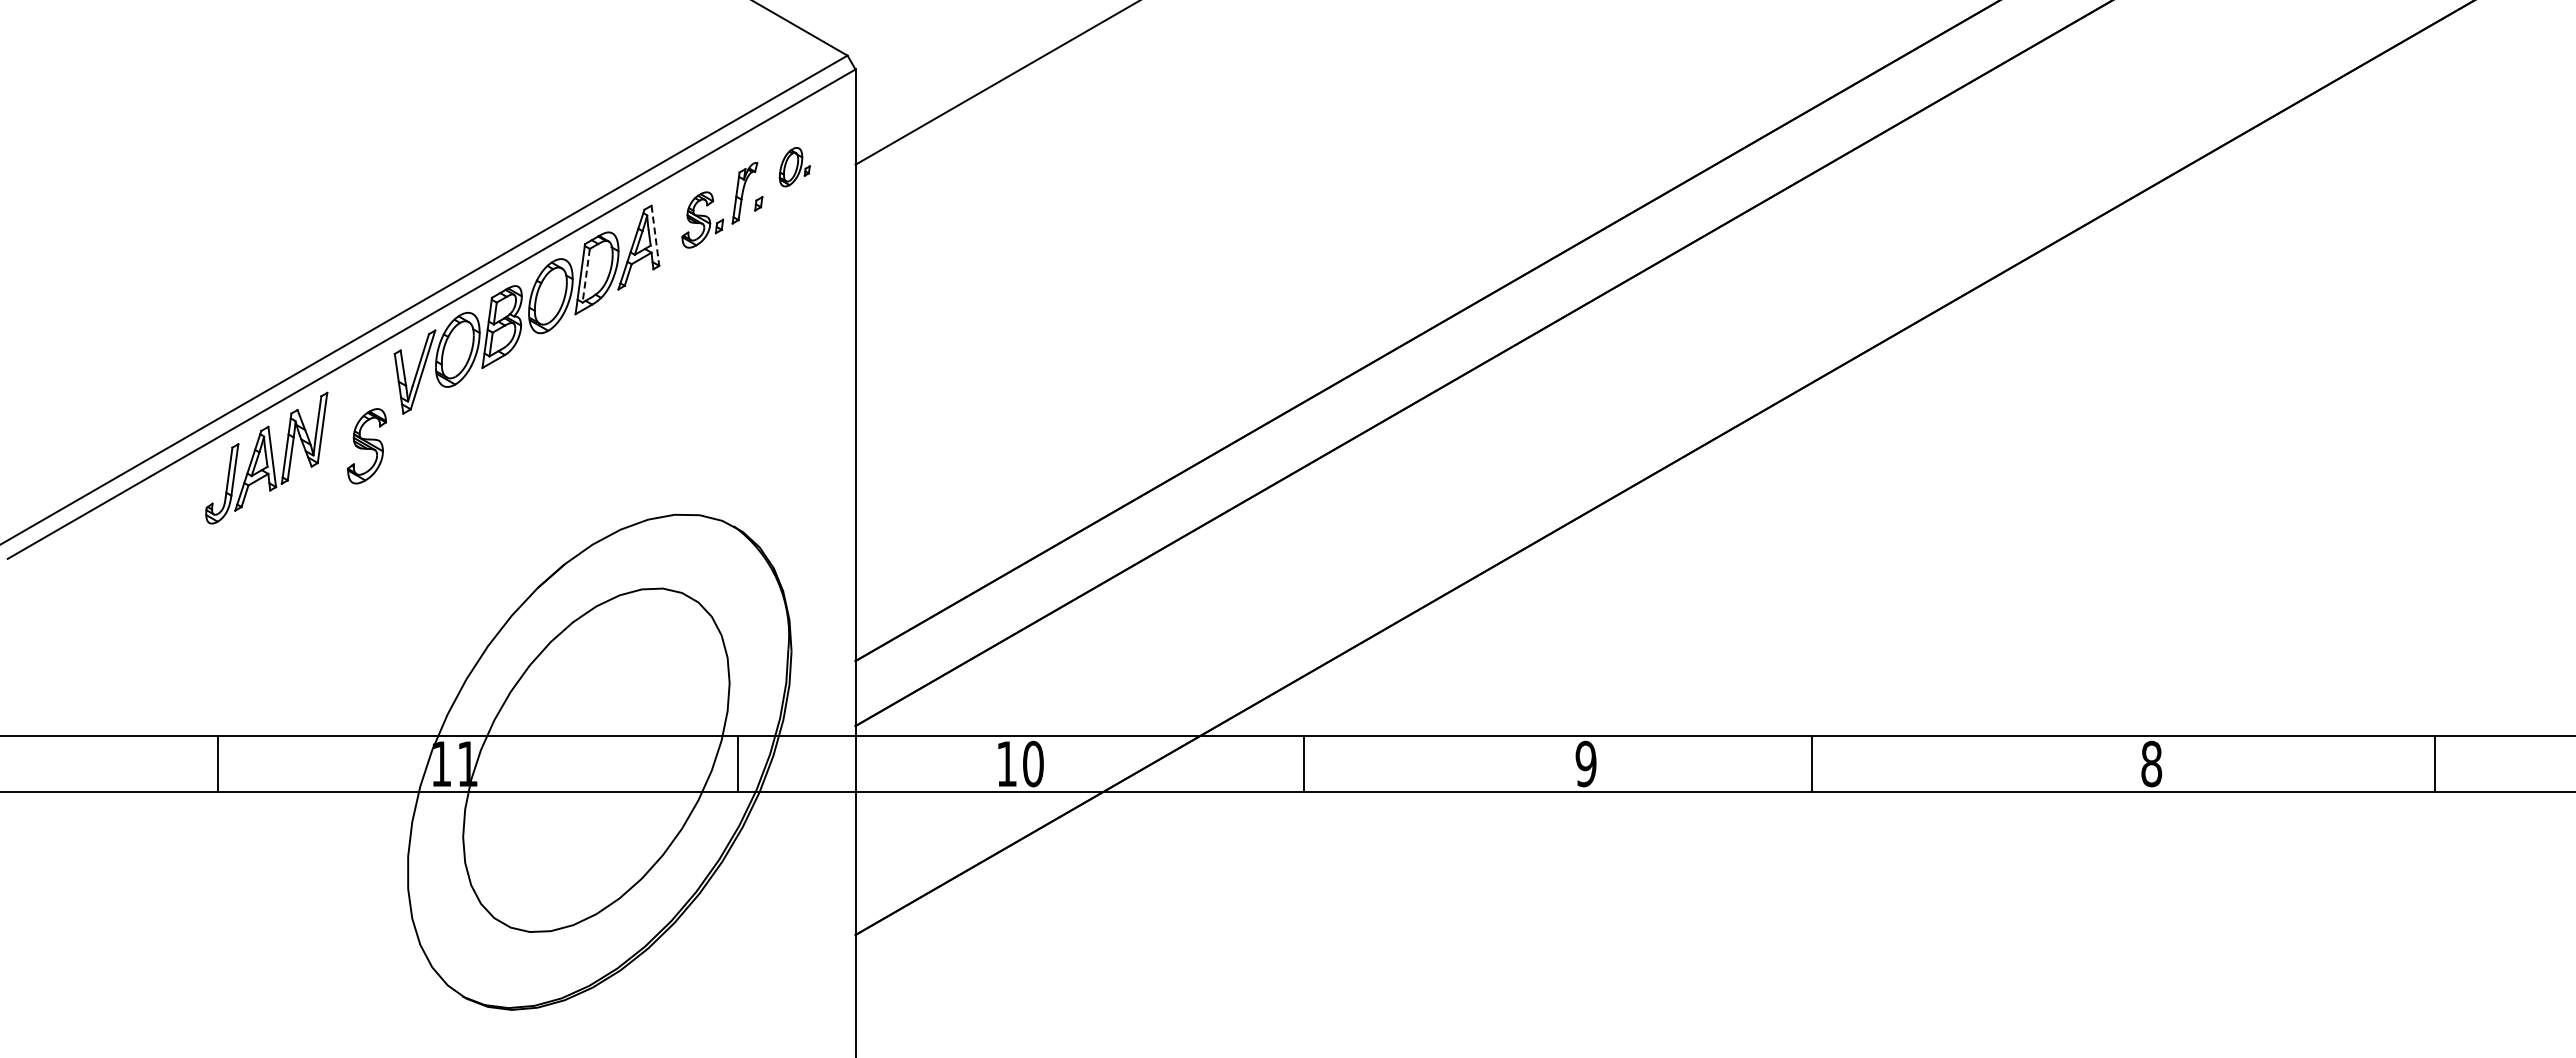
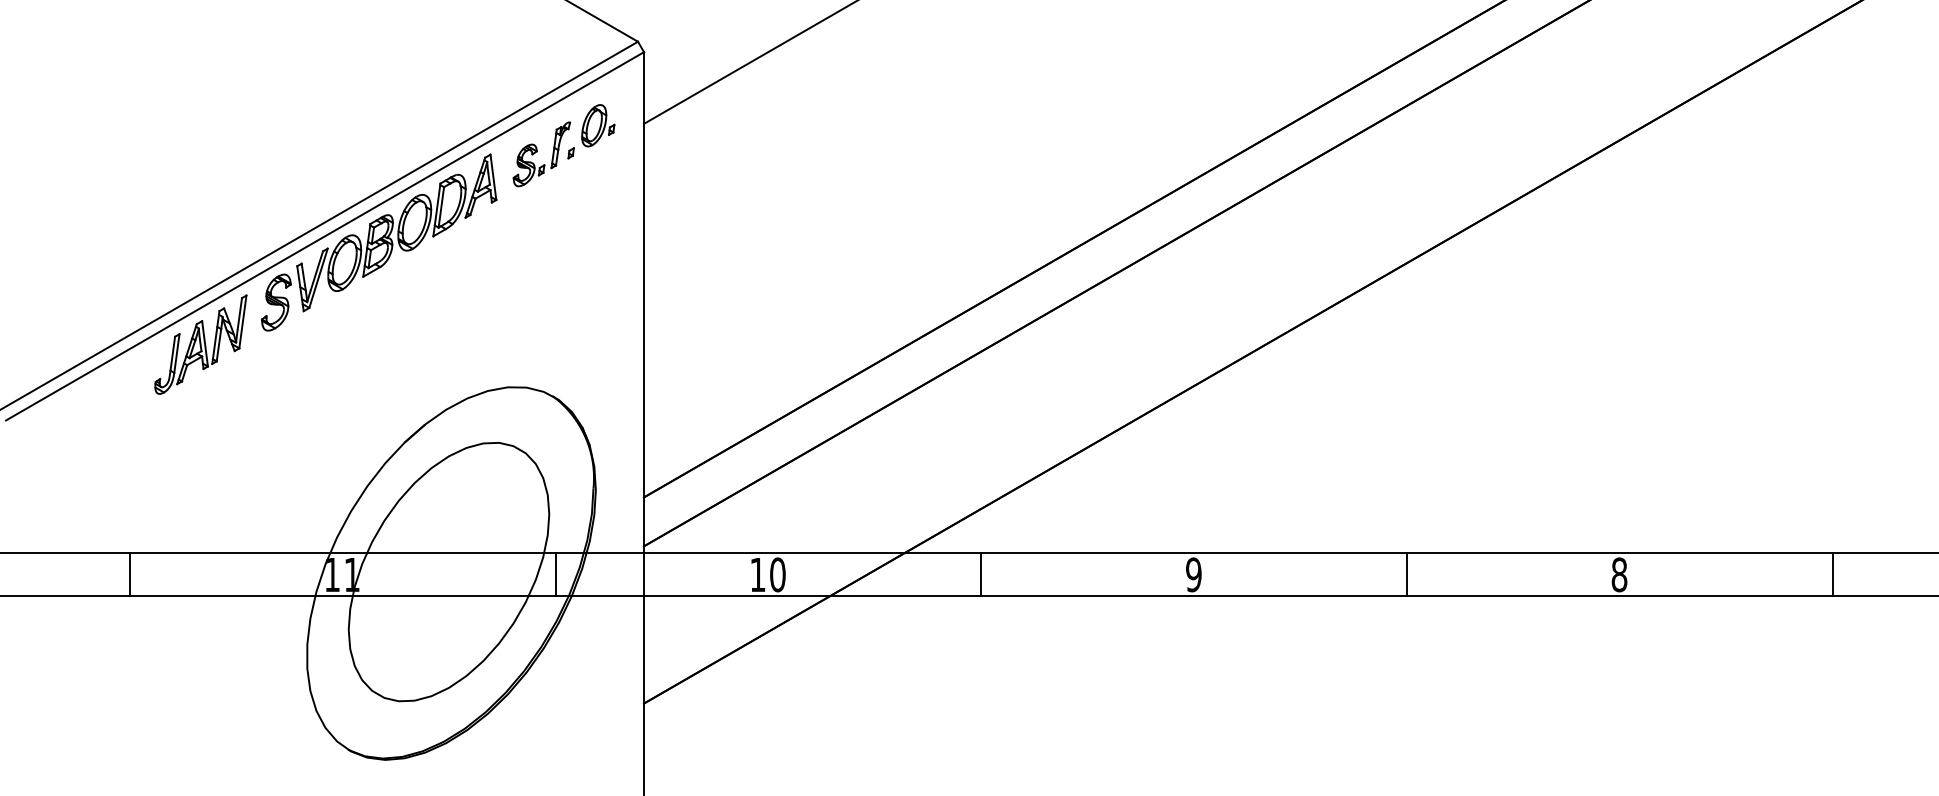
part: (794, 166) -> (598, 125), size x1.43
line: (655, 236) -> (493, 177), dashed -> solid
line: (586, 276) -> (441, 207), dashed -> solid
part: (366, 446) -> (275, 302), moved
line: (217, 763) -> (129, 574), moved
line: (1812, 763) -> (1407, 574), moved

